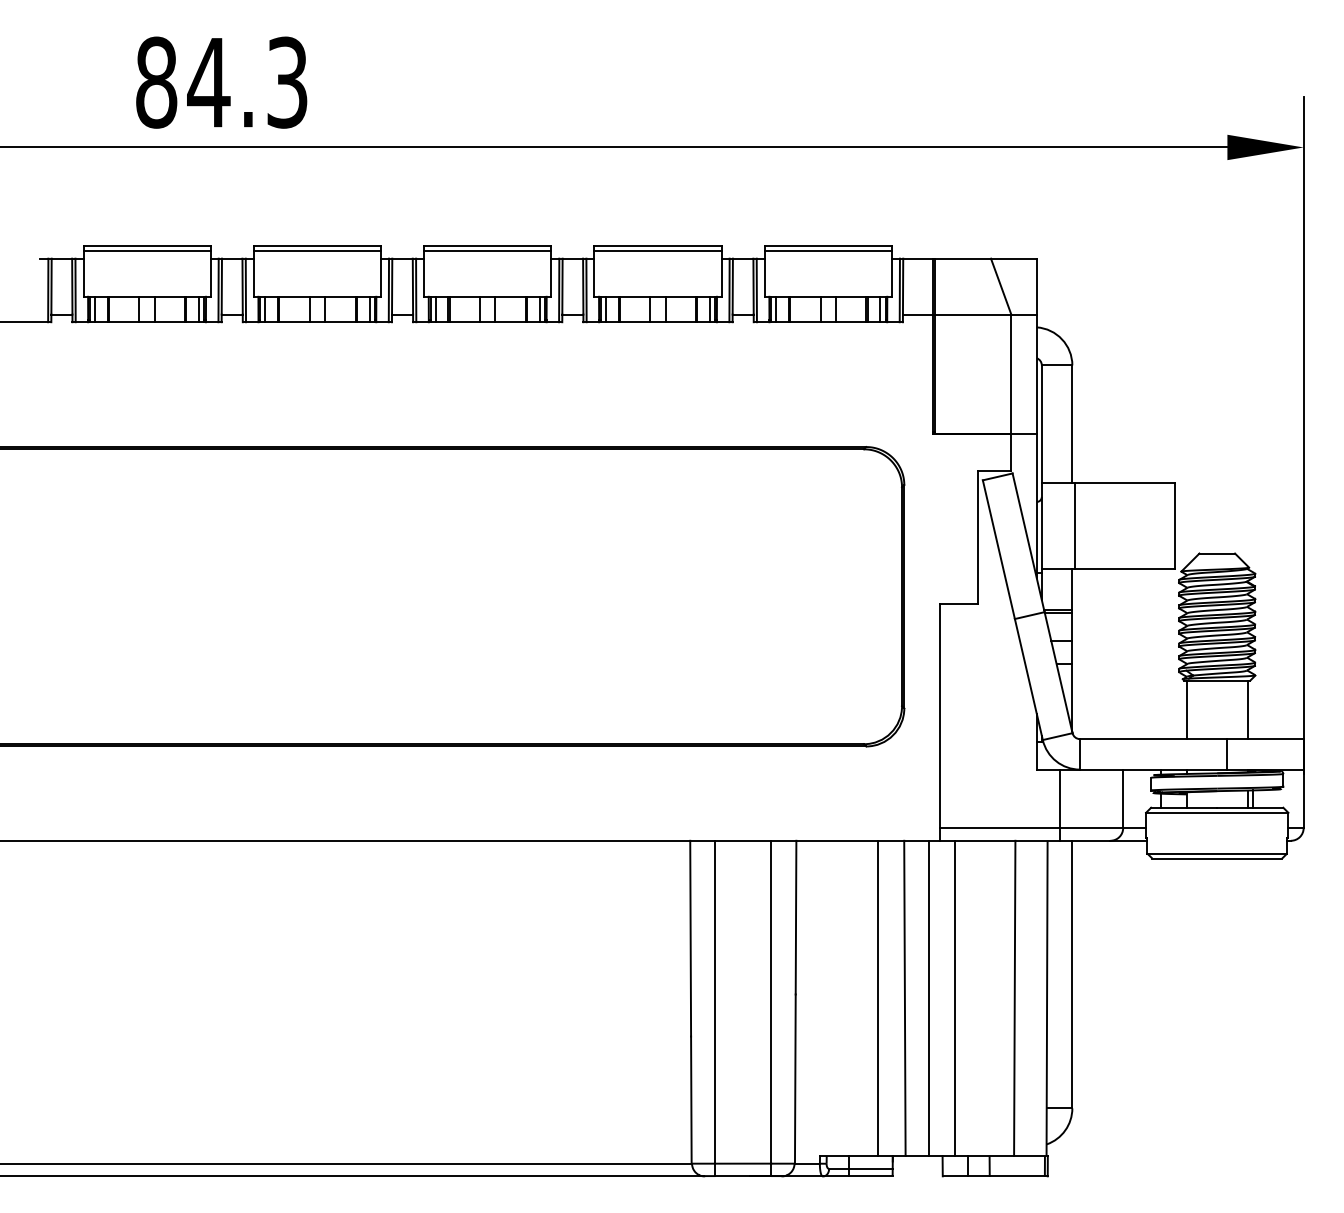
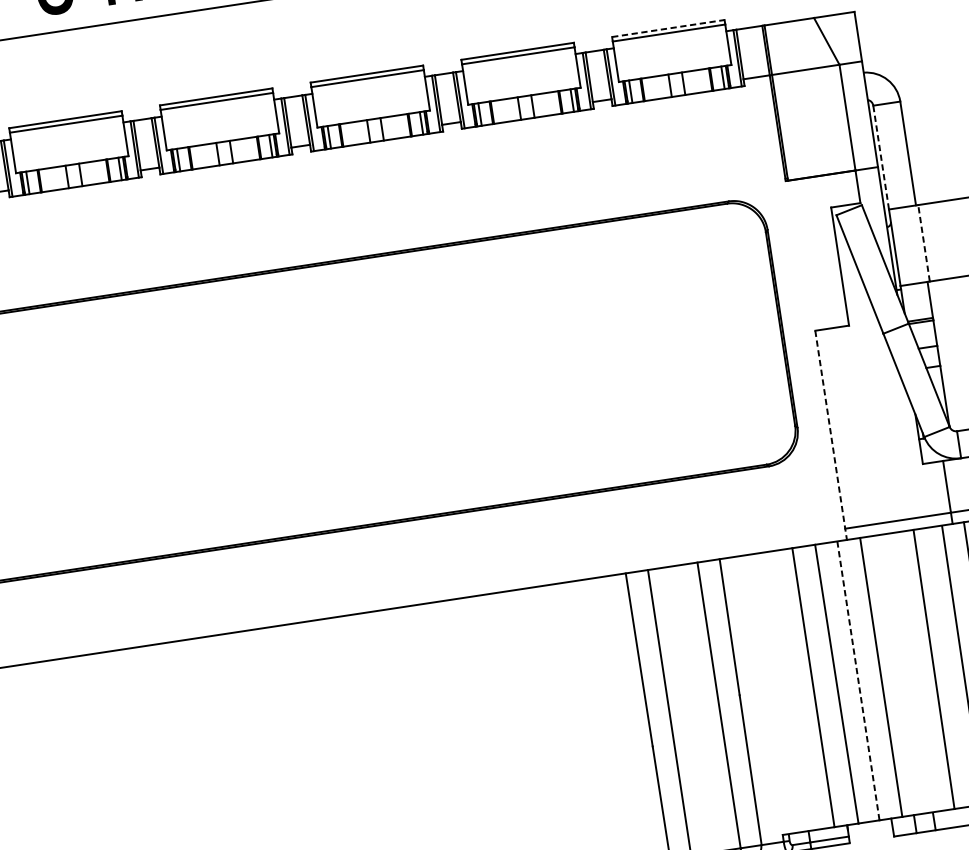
line: (828, 245) -> (668, 28), solid -> dashed
line: (1041, 424) -> (880, 157), solid -> dashed
line: (1074, 525) -> (923, 242), solid -> dashed
line: (940, 723) -> (831, 436), solid -> dashed
line: (929, 998) -> (858, 680), solid -> dashed

